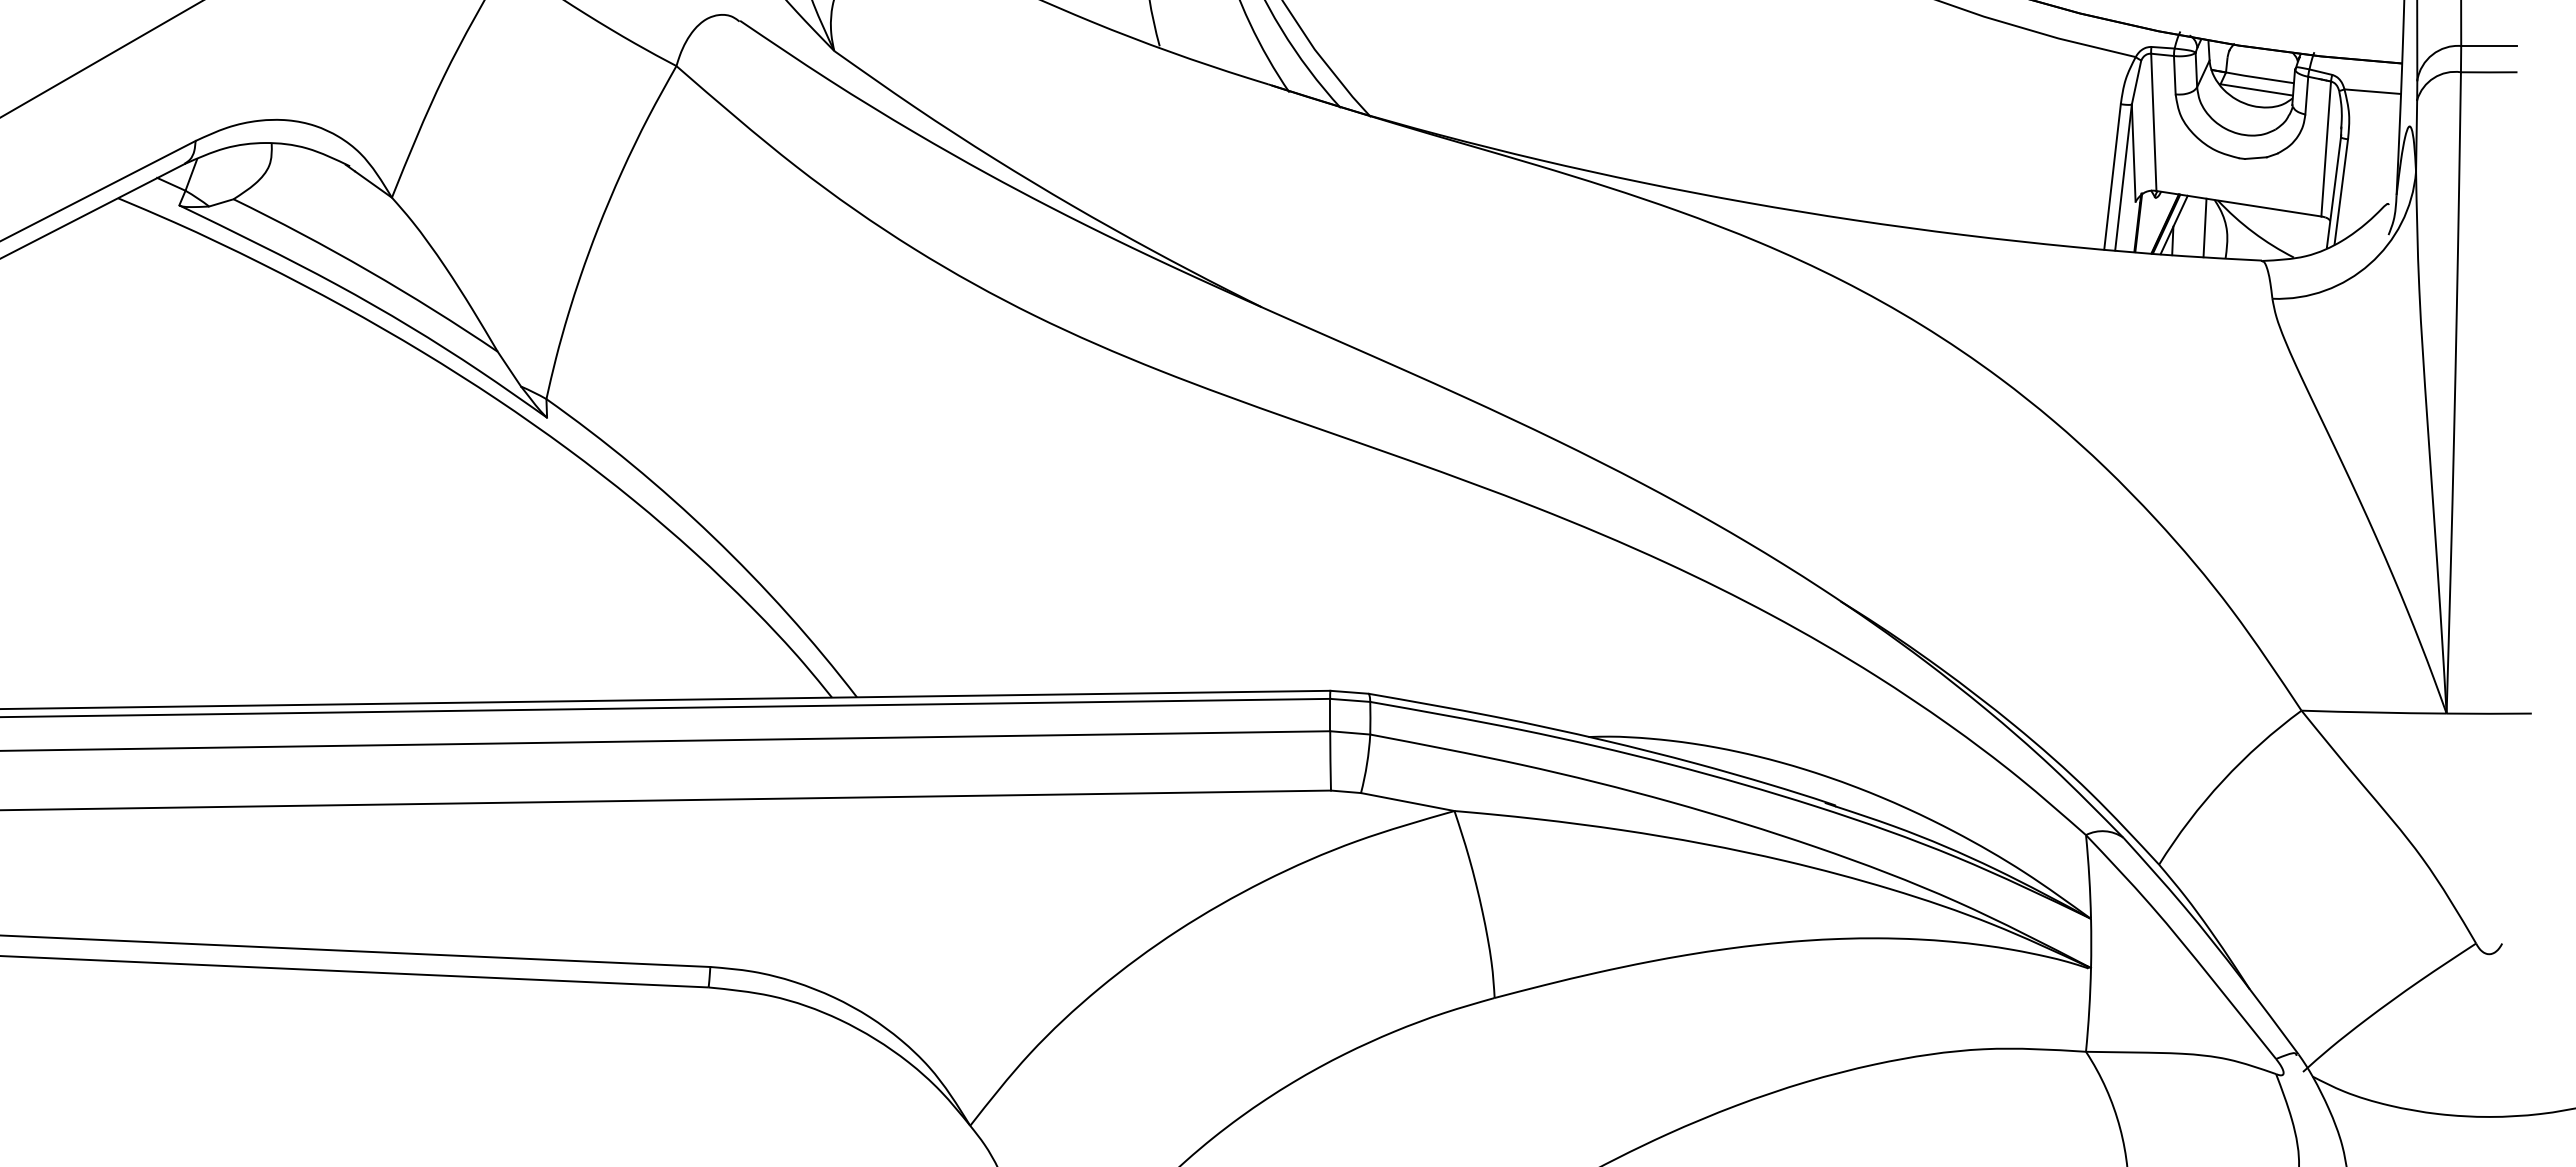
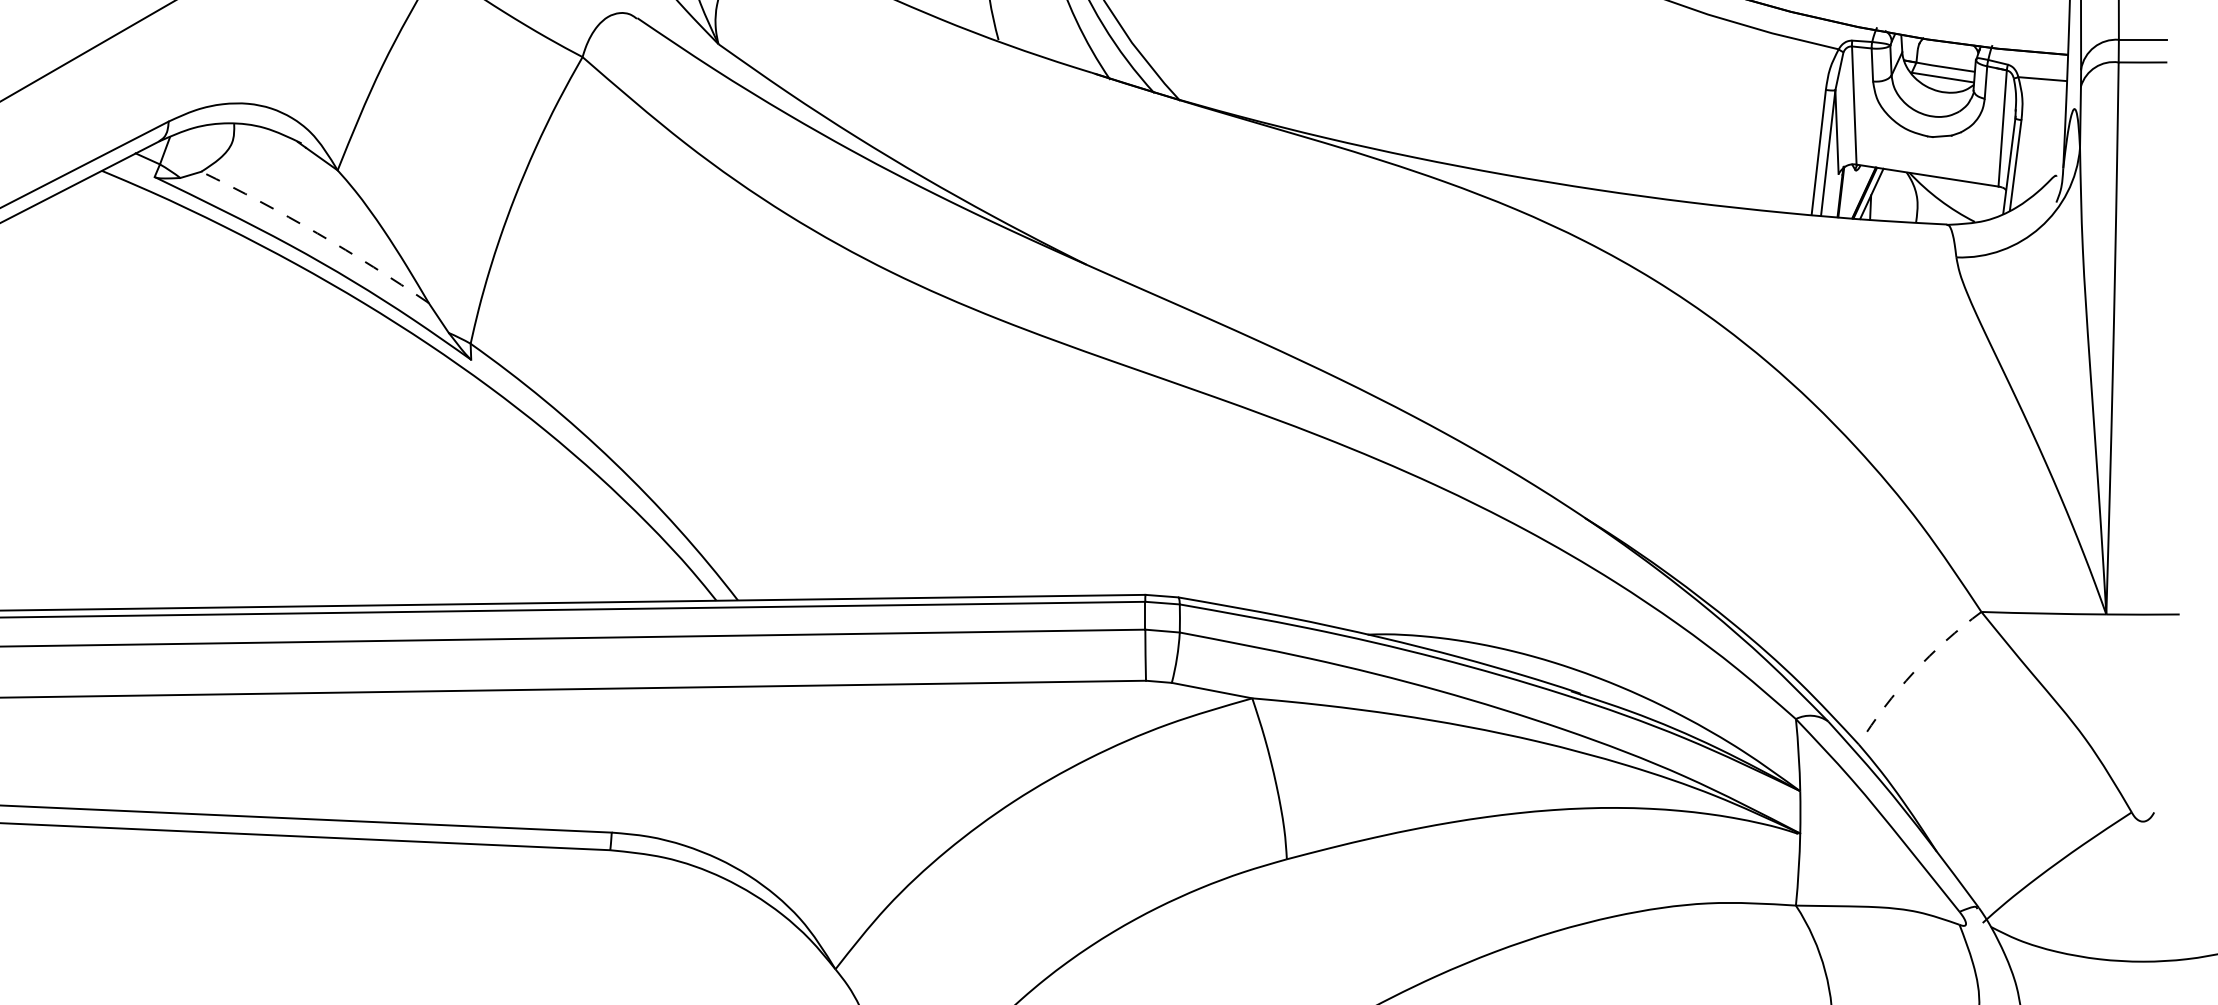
line: (2204, 227) -> (1897, 196), removed
arc: (368, 270) -> (317, 233), solid -> dashed
arc: (2222, 780) -> (1913, 672), solid -> dashed

